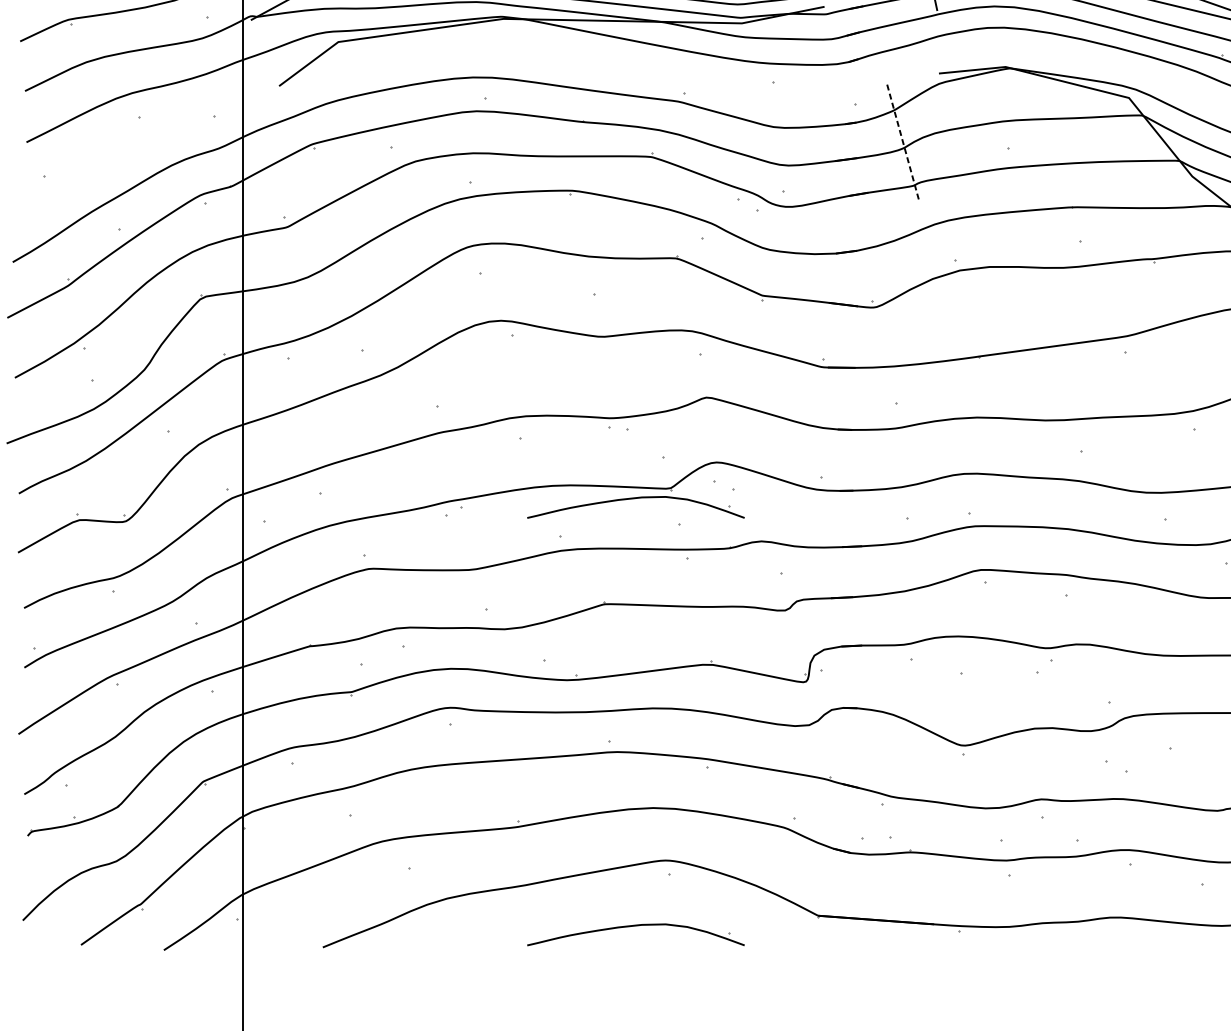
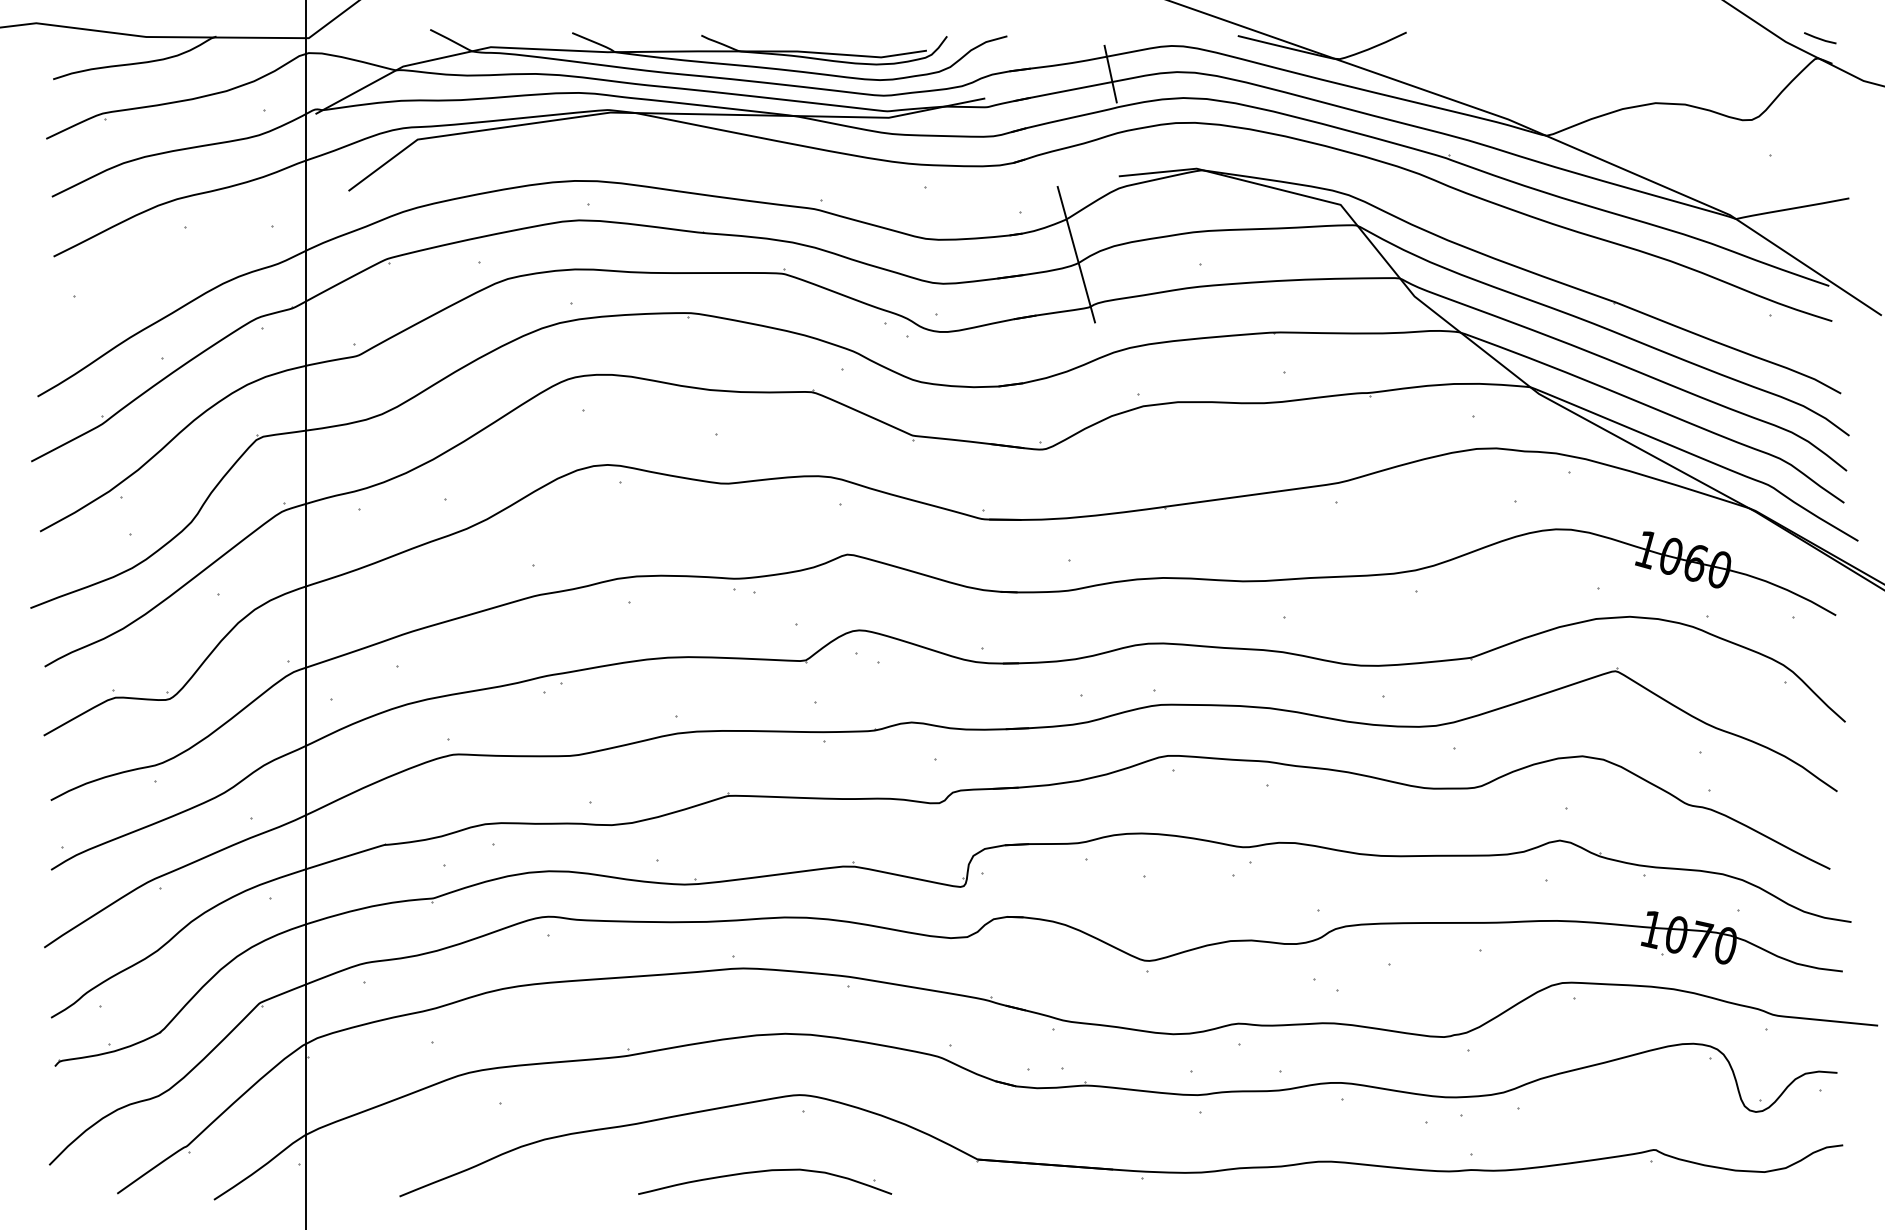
line: (902, 140) -> (1076, 254), dashed -> solid
part: (633, 499) -> (762, 673), removed

